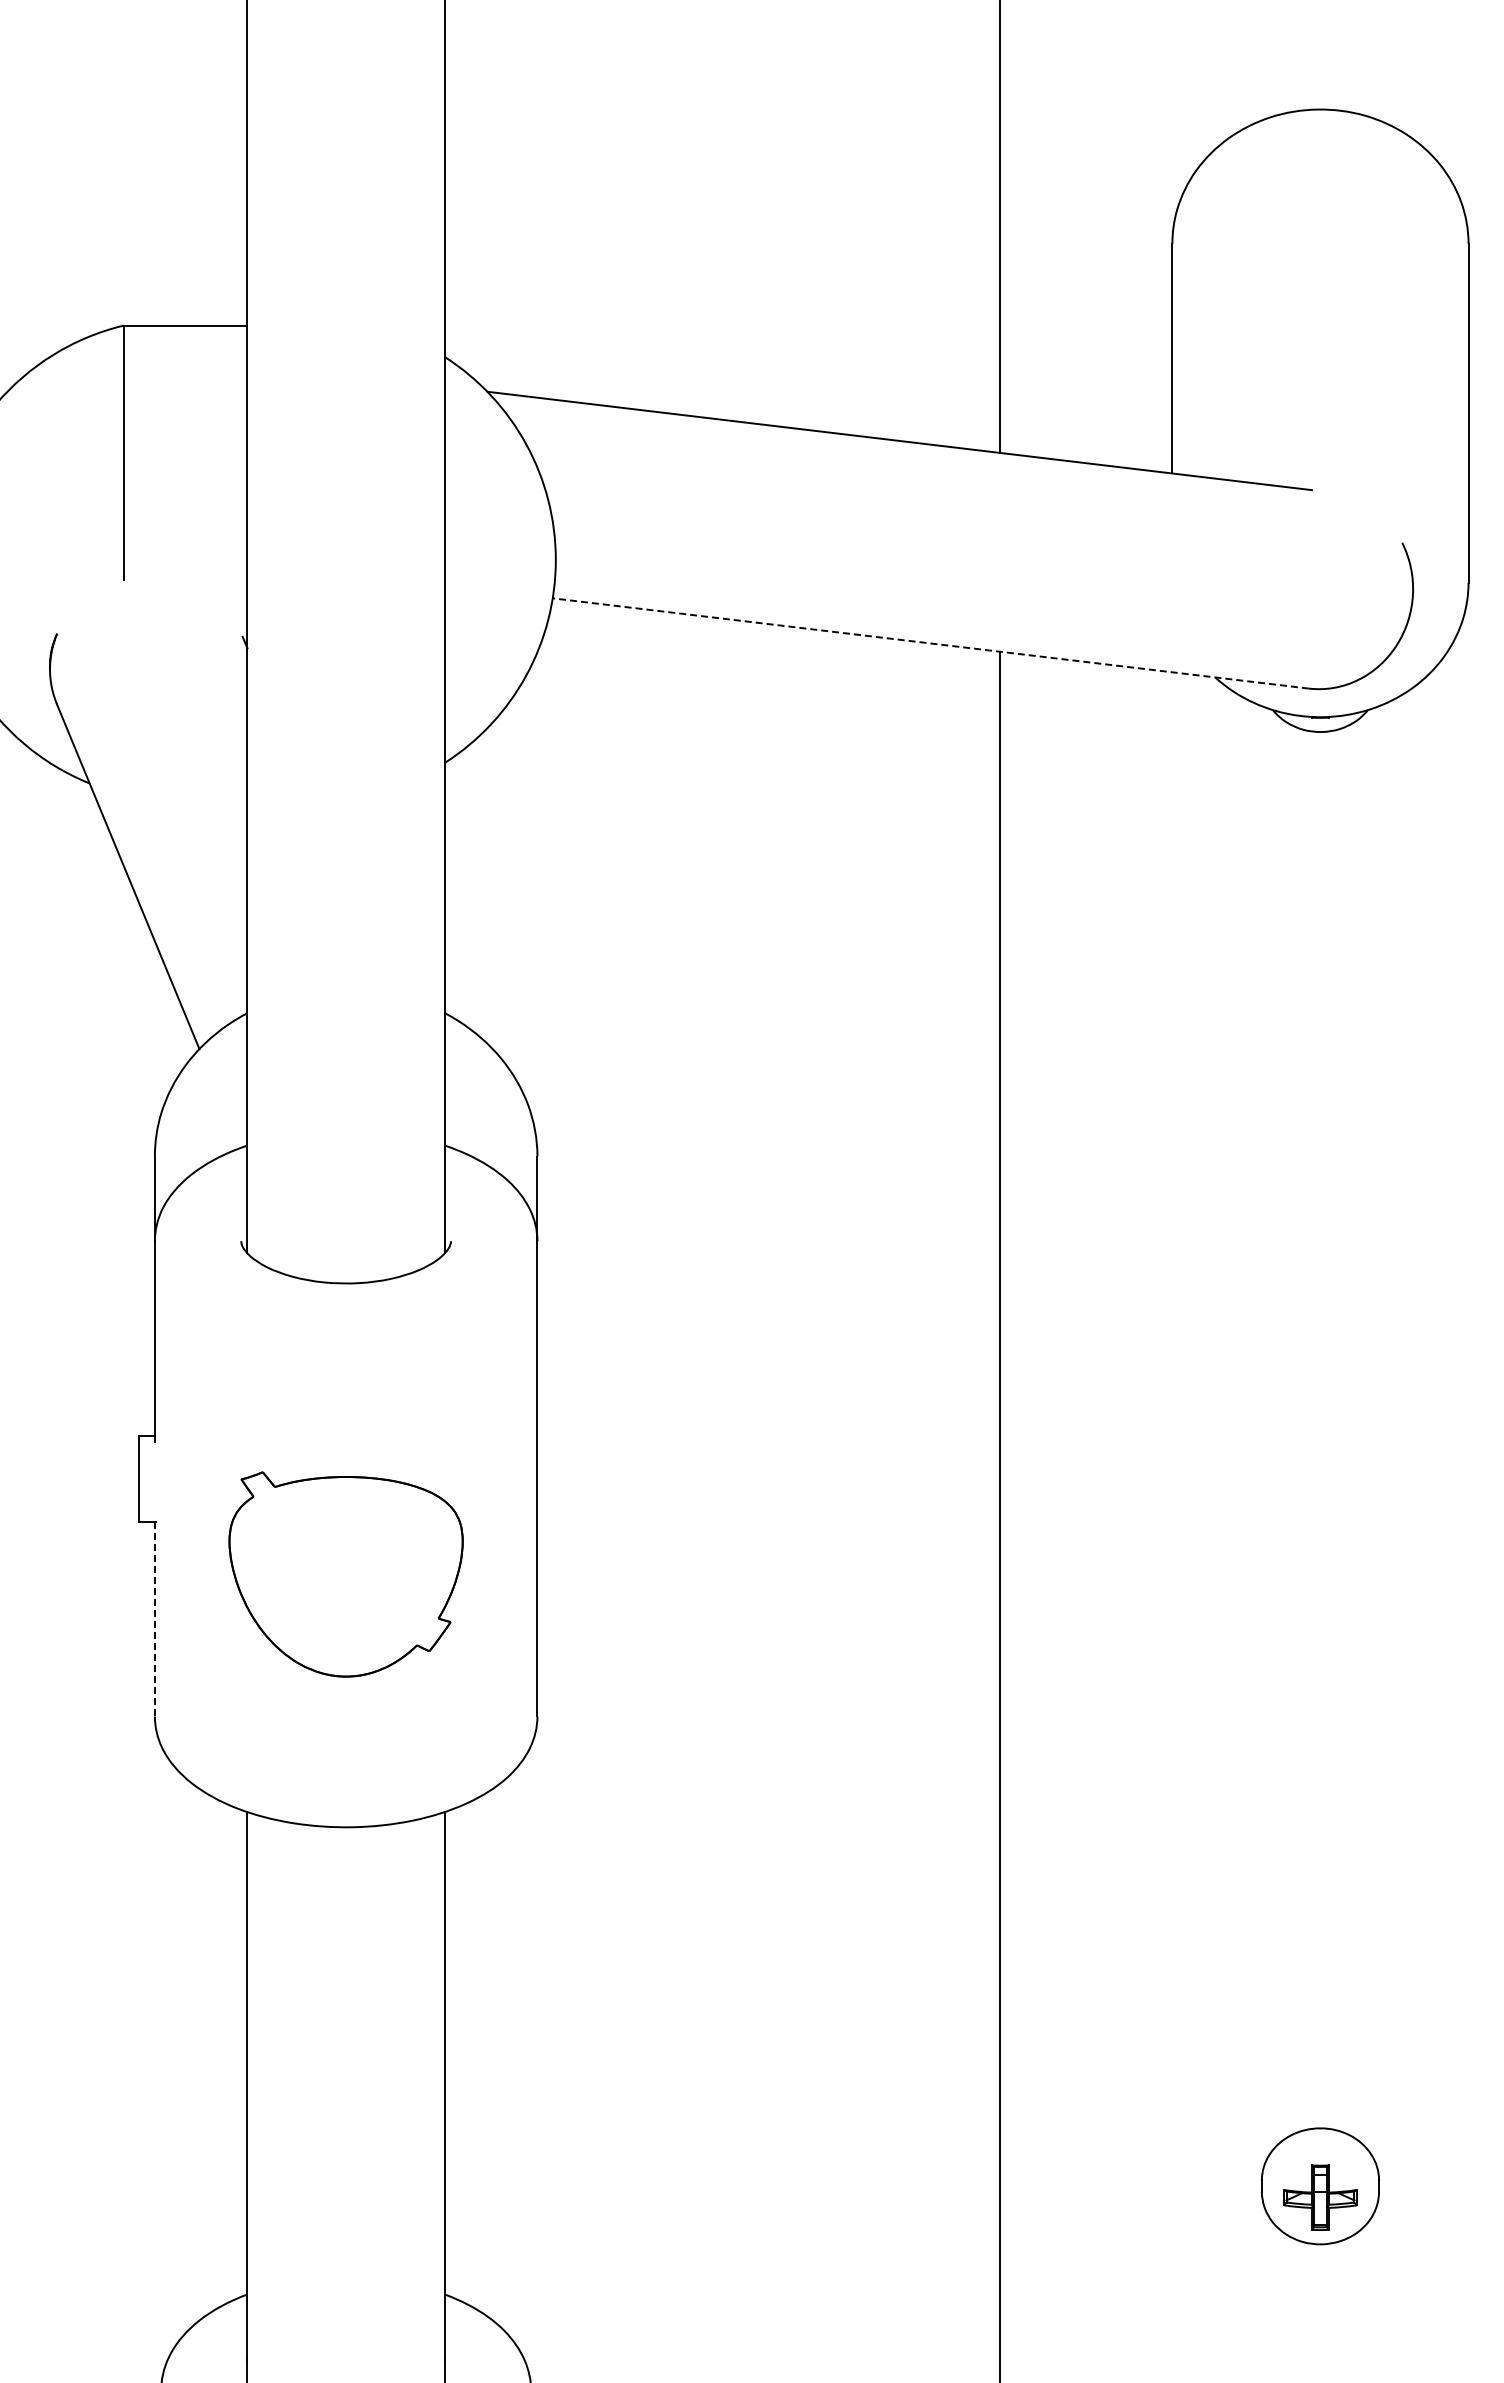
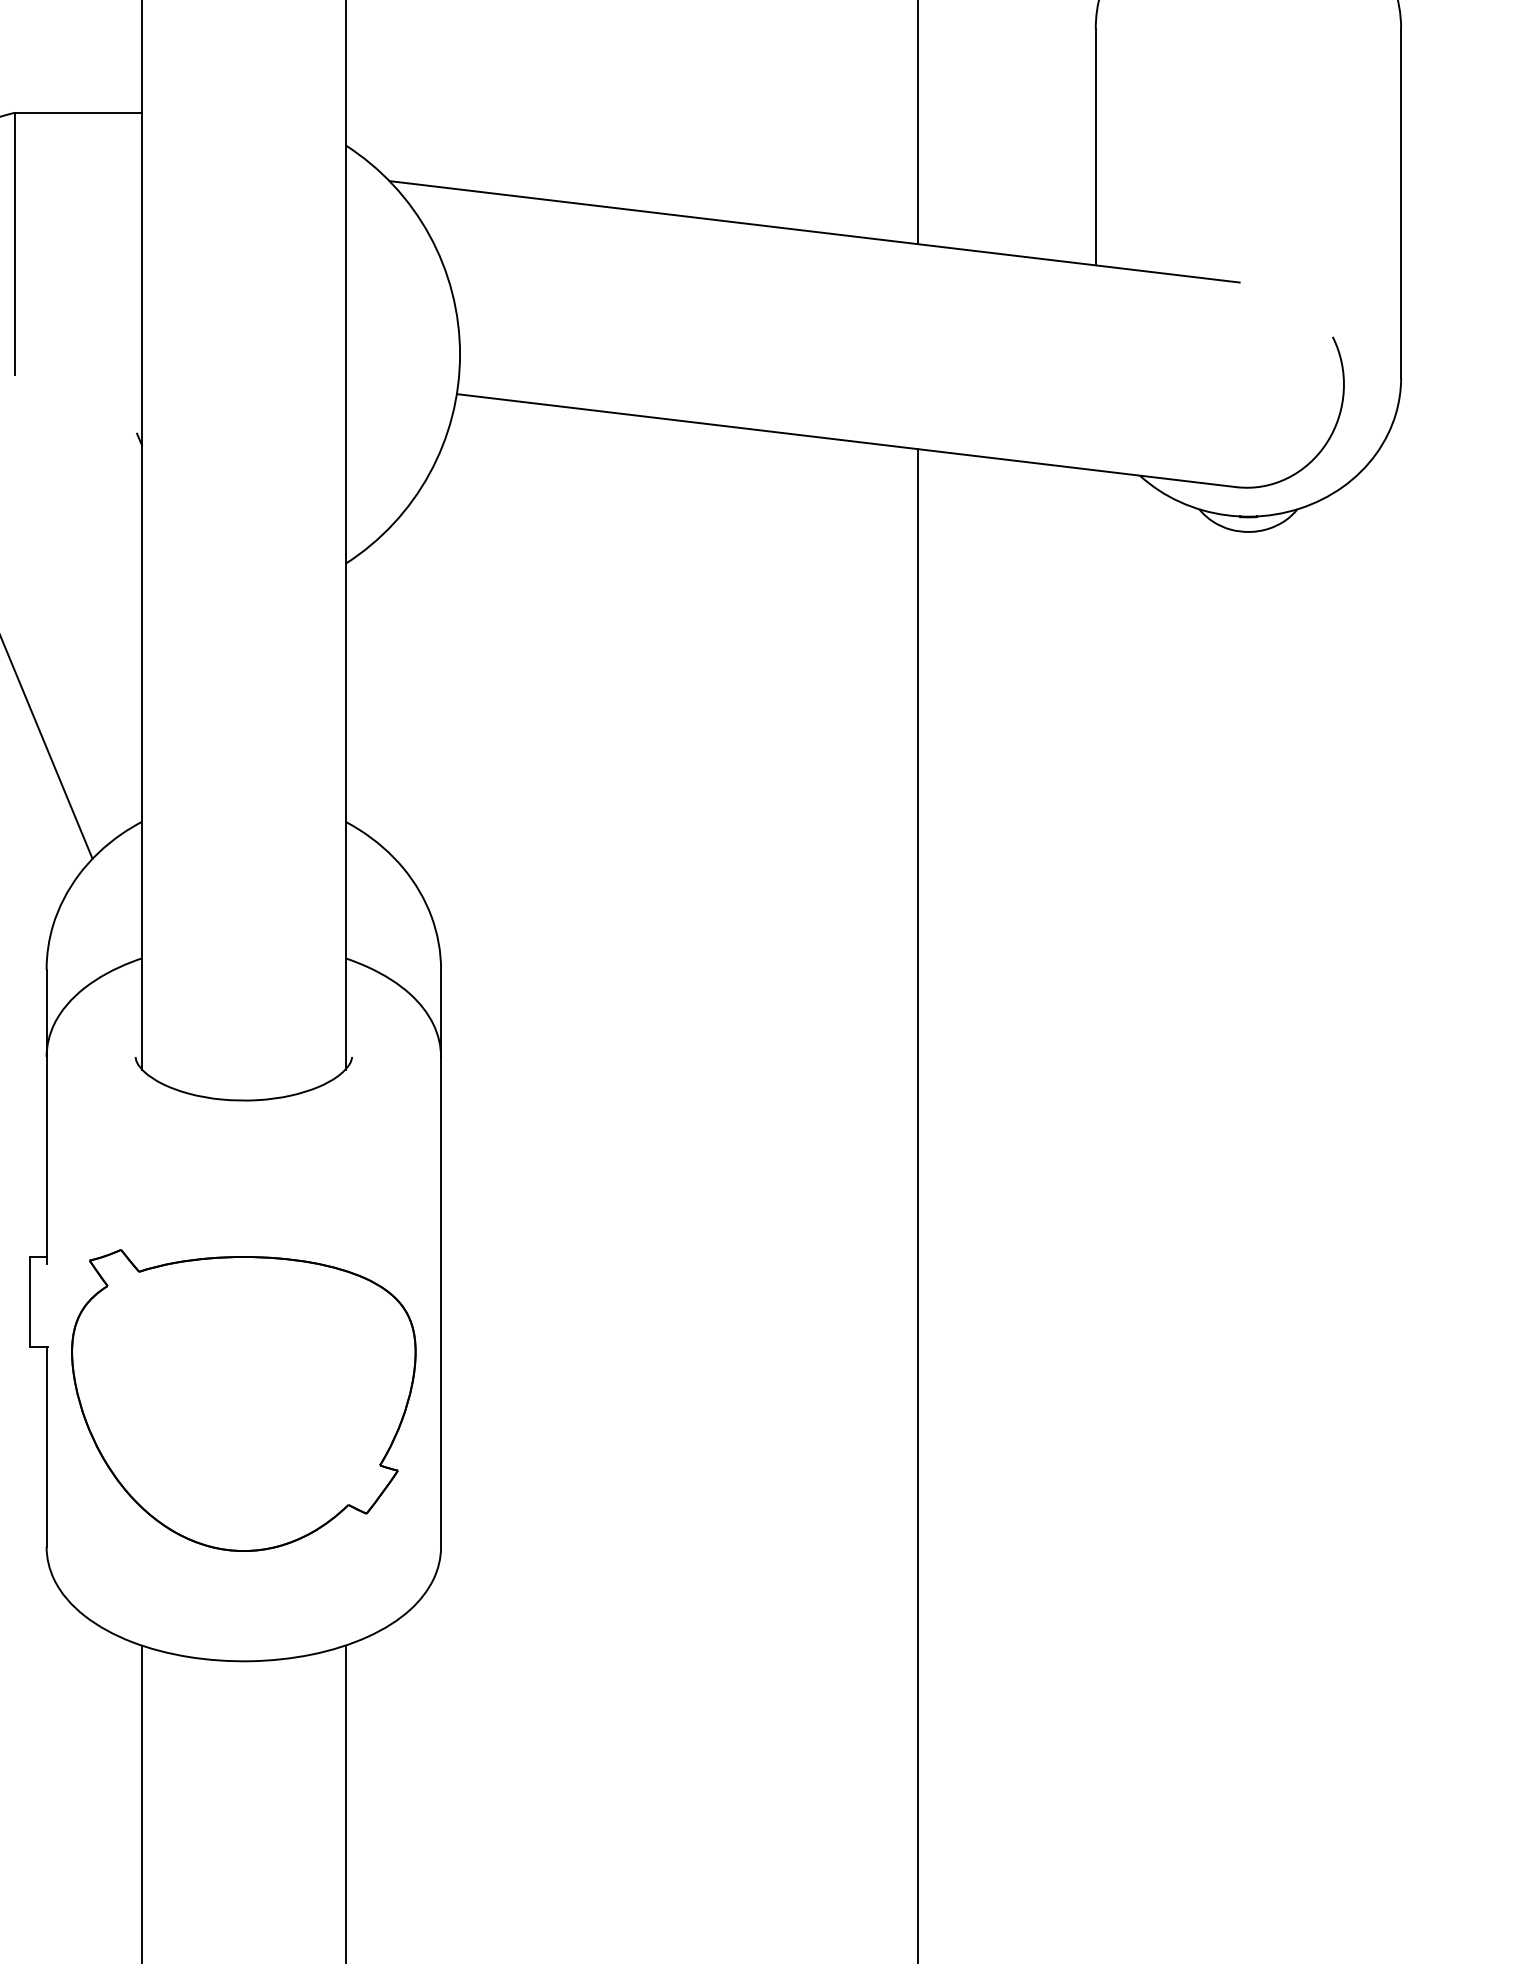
line: (930, 643) -> (846, 440), dashed -> solid
part: (345, 1574) -> (243, 1400), size x1.43
line: (154, 1618) -> (46, 1445), dashed -> solid

